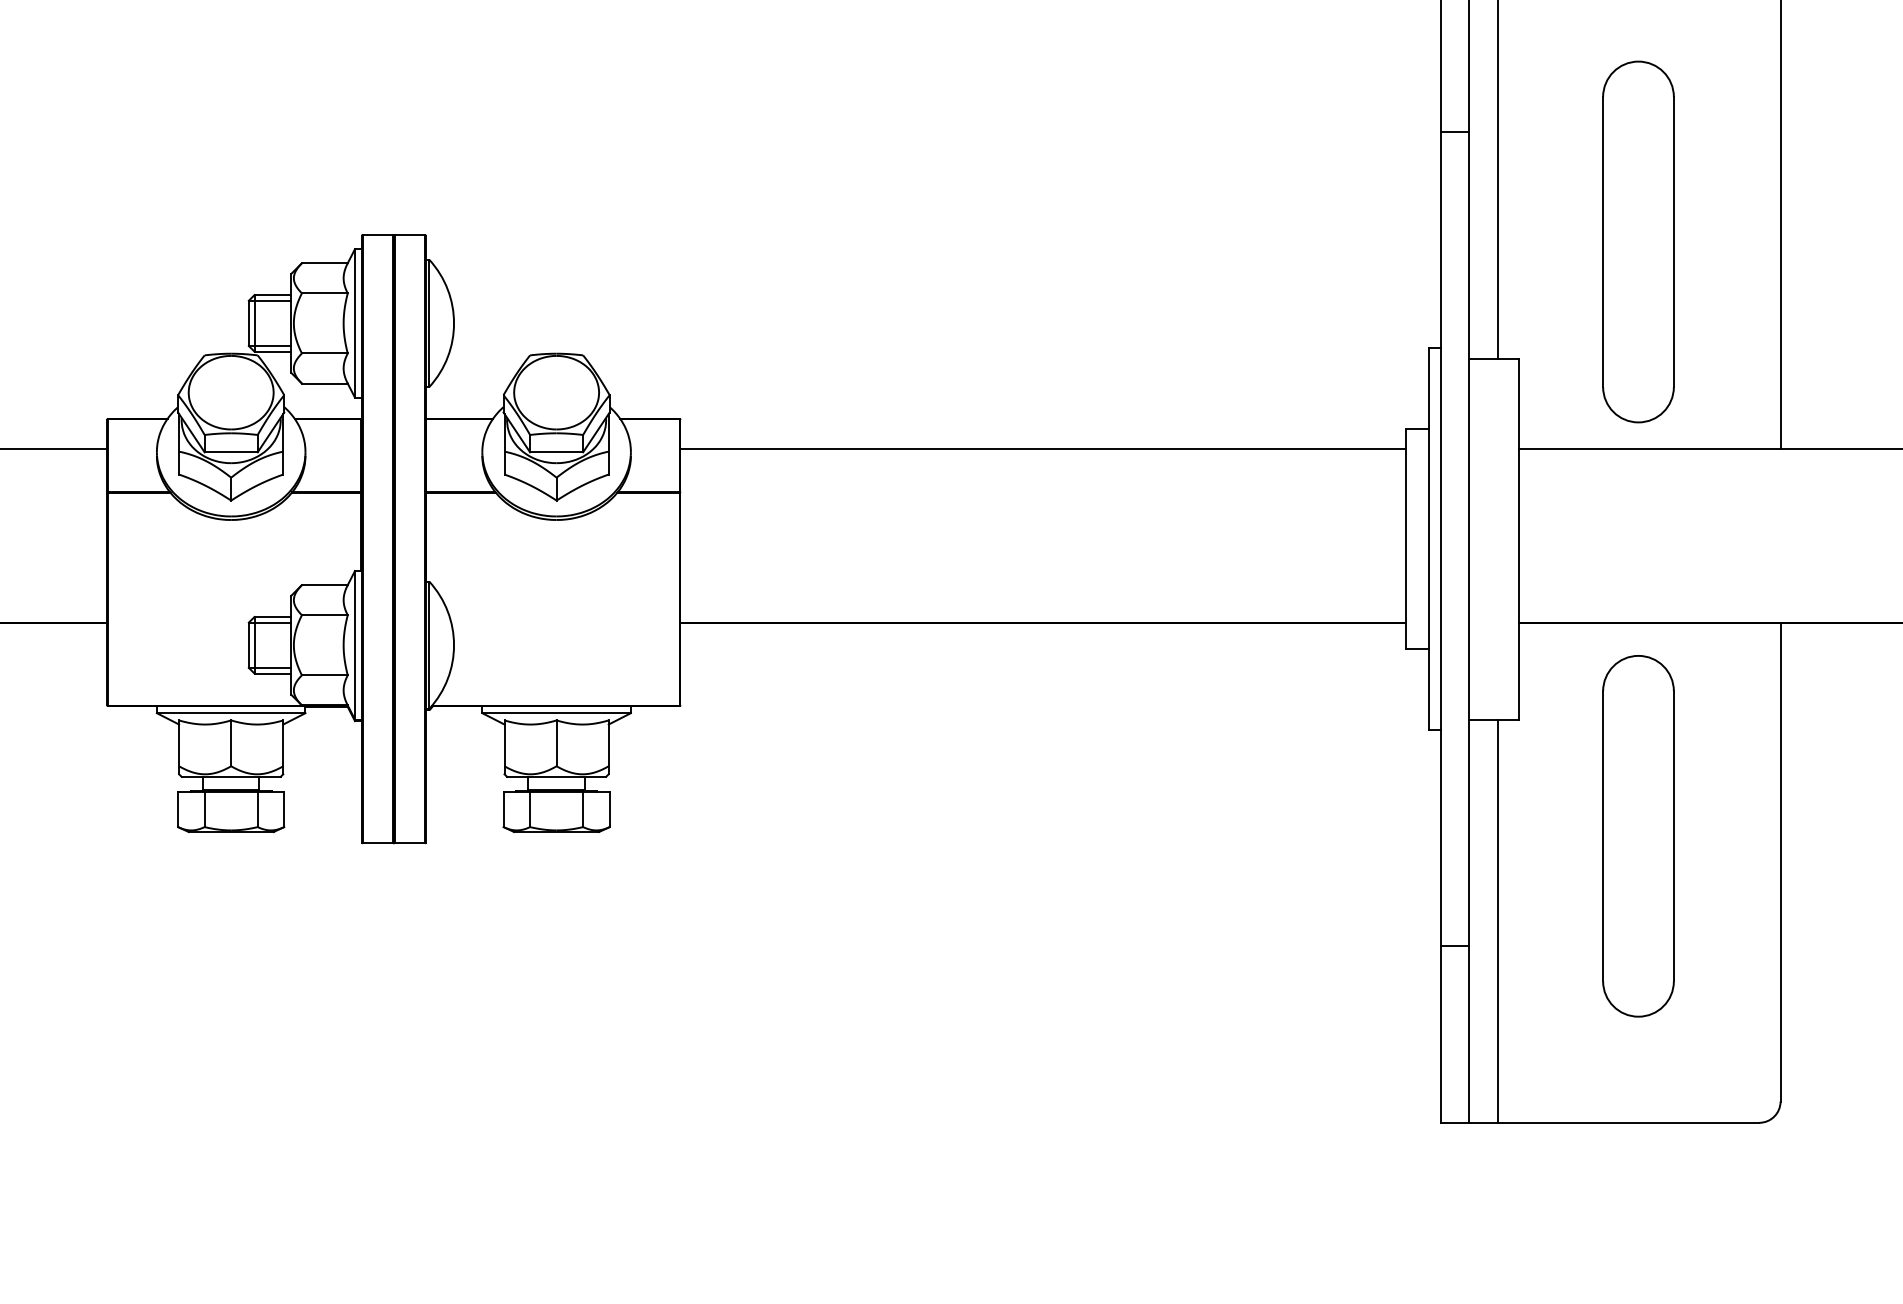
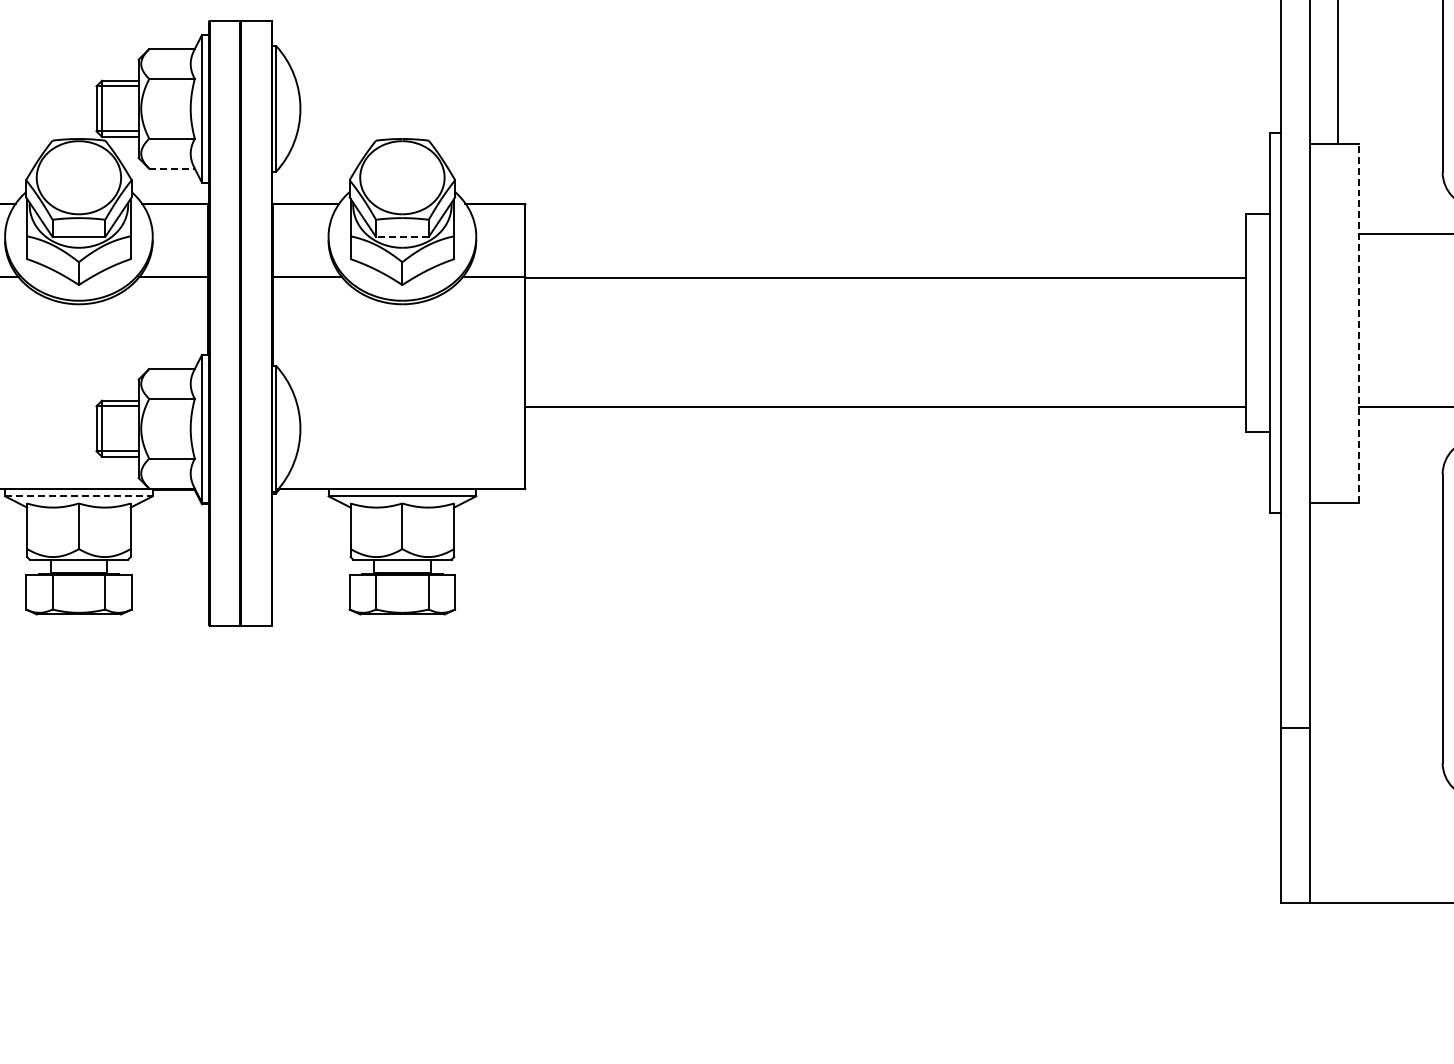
line: (324, 383) -> (171, 168), solid -> dashed
line: (1042, 449) -> (885, 277), moved
line: (556, 452) -> (402, 237), solid -> dashed
line: (1518, 538) -> (1358, 322), solid -> dashed
line: (231, 713) -> (79, 496), solid -> dashed
line: (1497, 920) -> (1337, 702), removed

